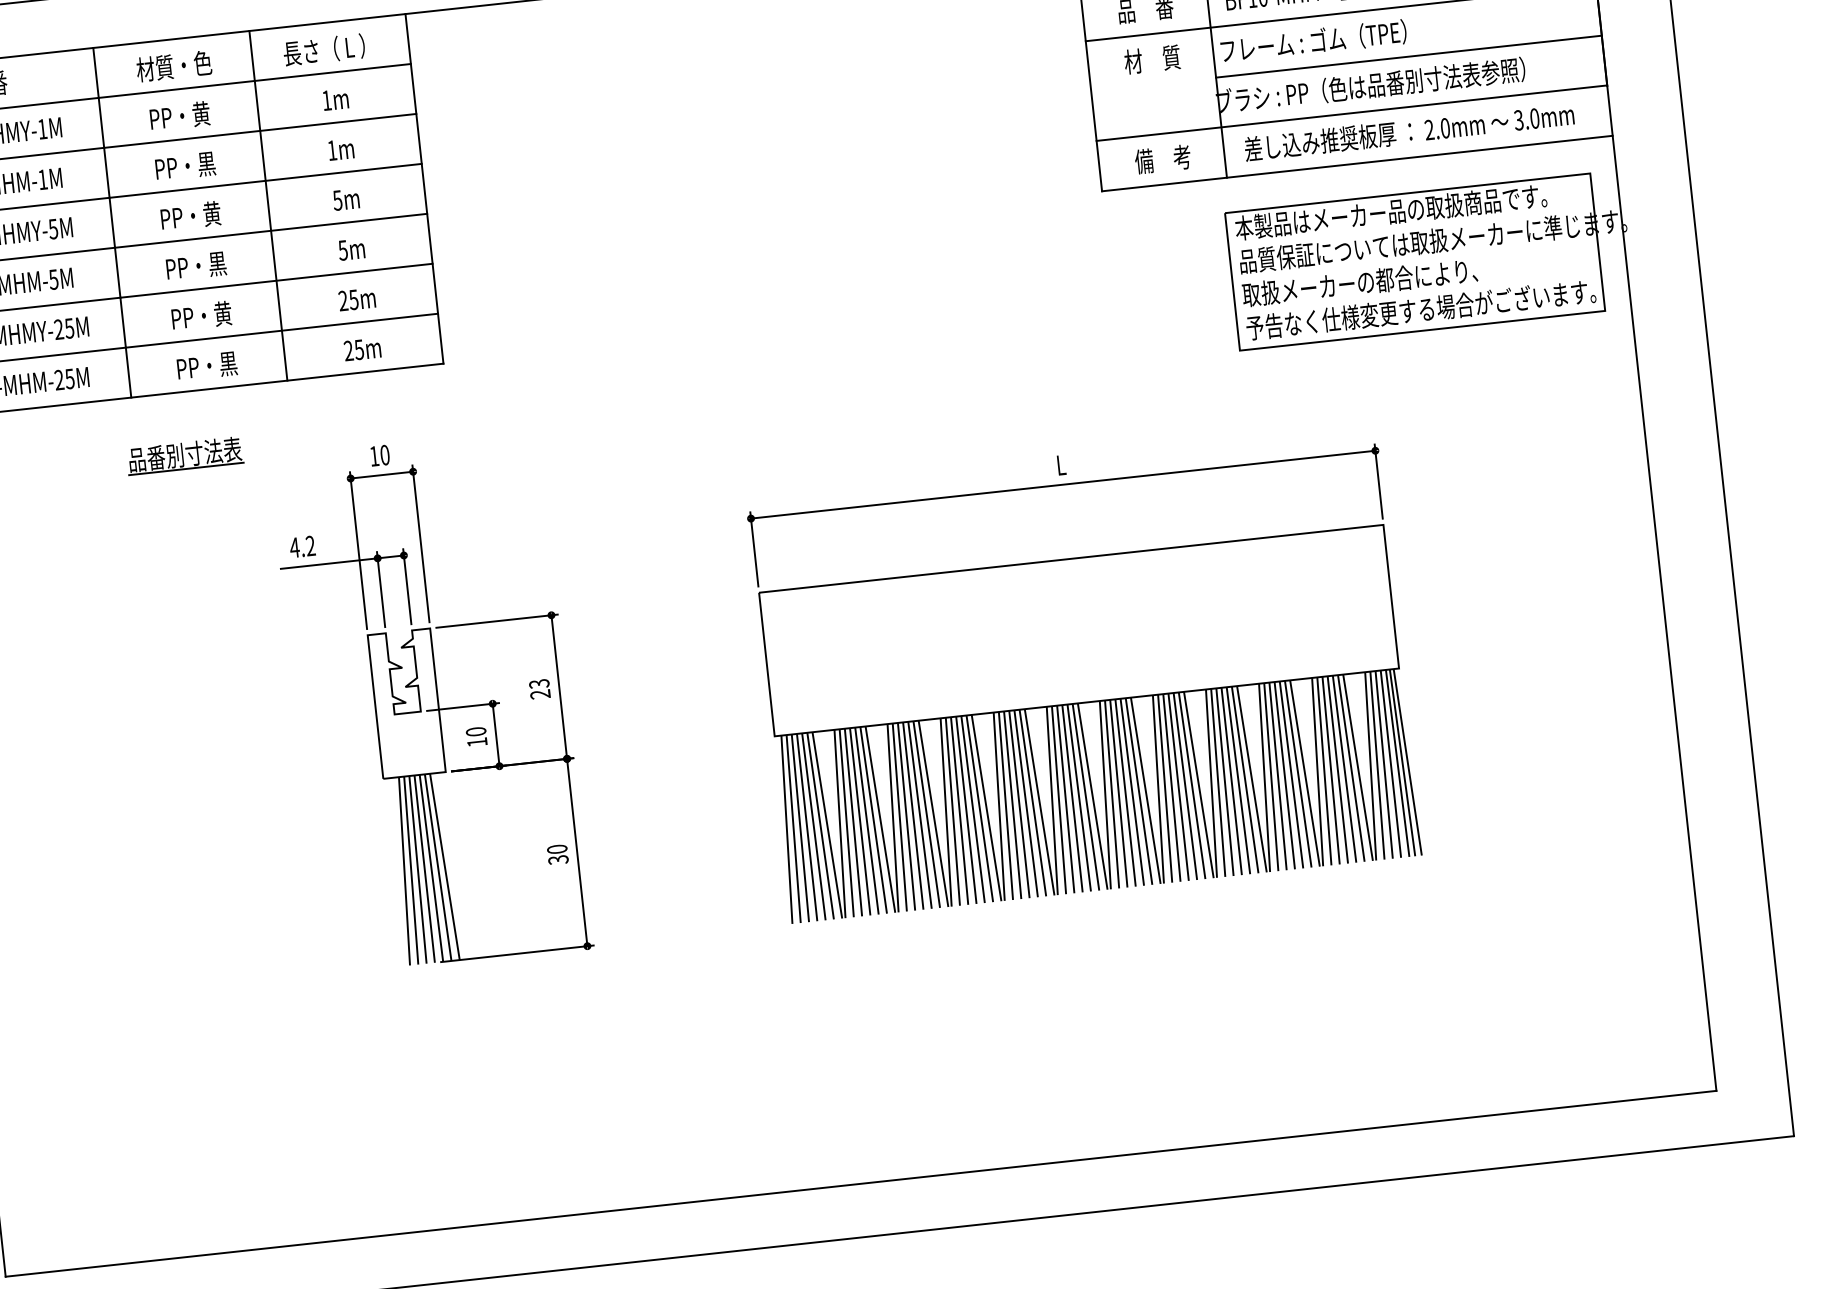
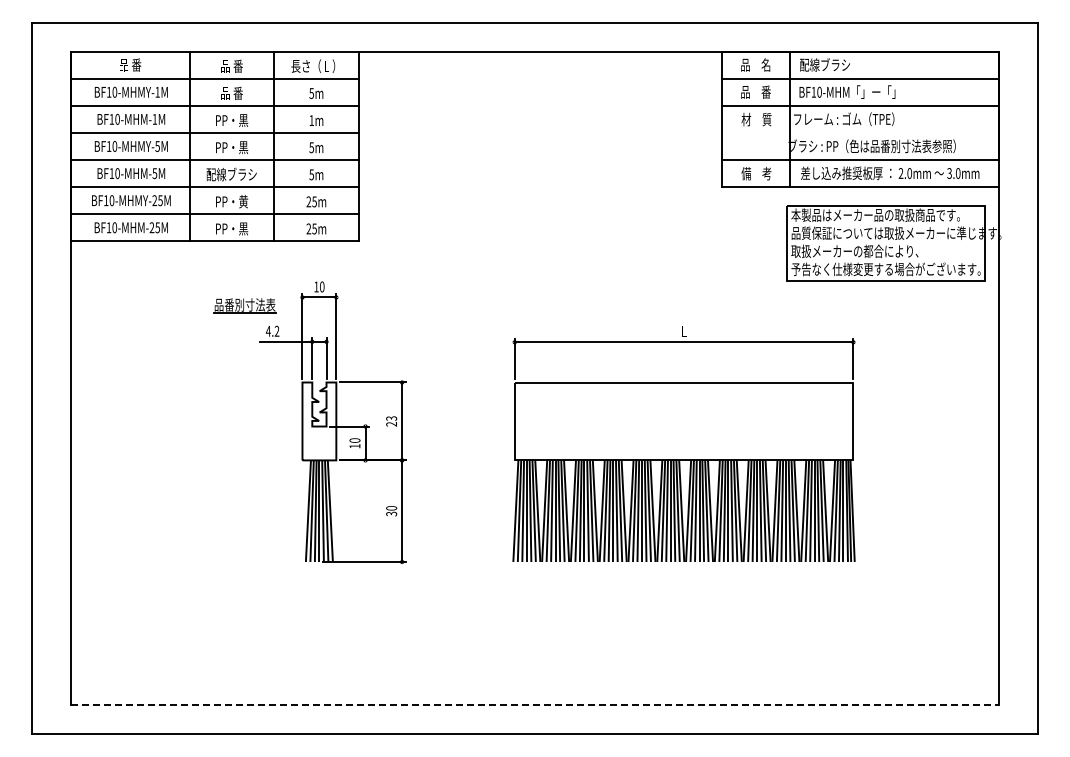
line: (1407, 55) -> (893, 132), removed
text: (173, 65) -> (231, 65), 材質・色 -> 品 番
text: (326, 100) -> (311, 93), 1m -> 5m
text: (180, 116) -> (232, 93), PP・黄 -> 品 番
text: (211, 213) -> (243, 147), PP・黄 -> PP・黒
text: (195, 265) -> (231, 174), PP・黒 -> 配線ブラシ
part: (184, 455) -> (244, 305), moved
line: (862, 1184) -> (535, 705), solid -> dashed

